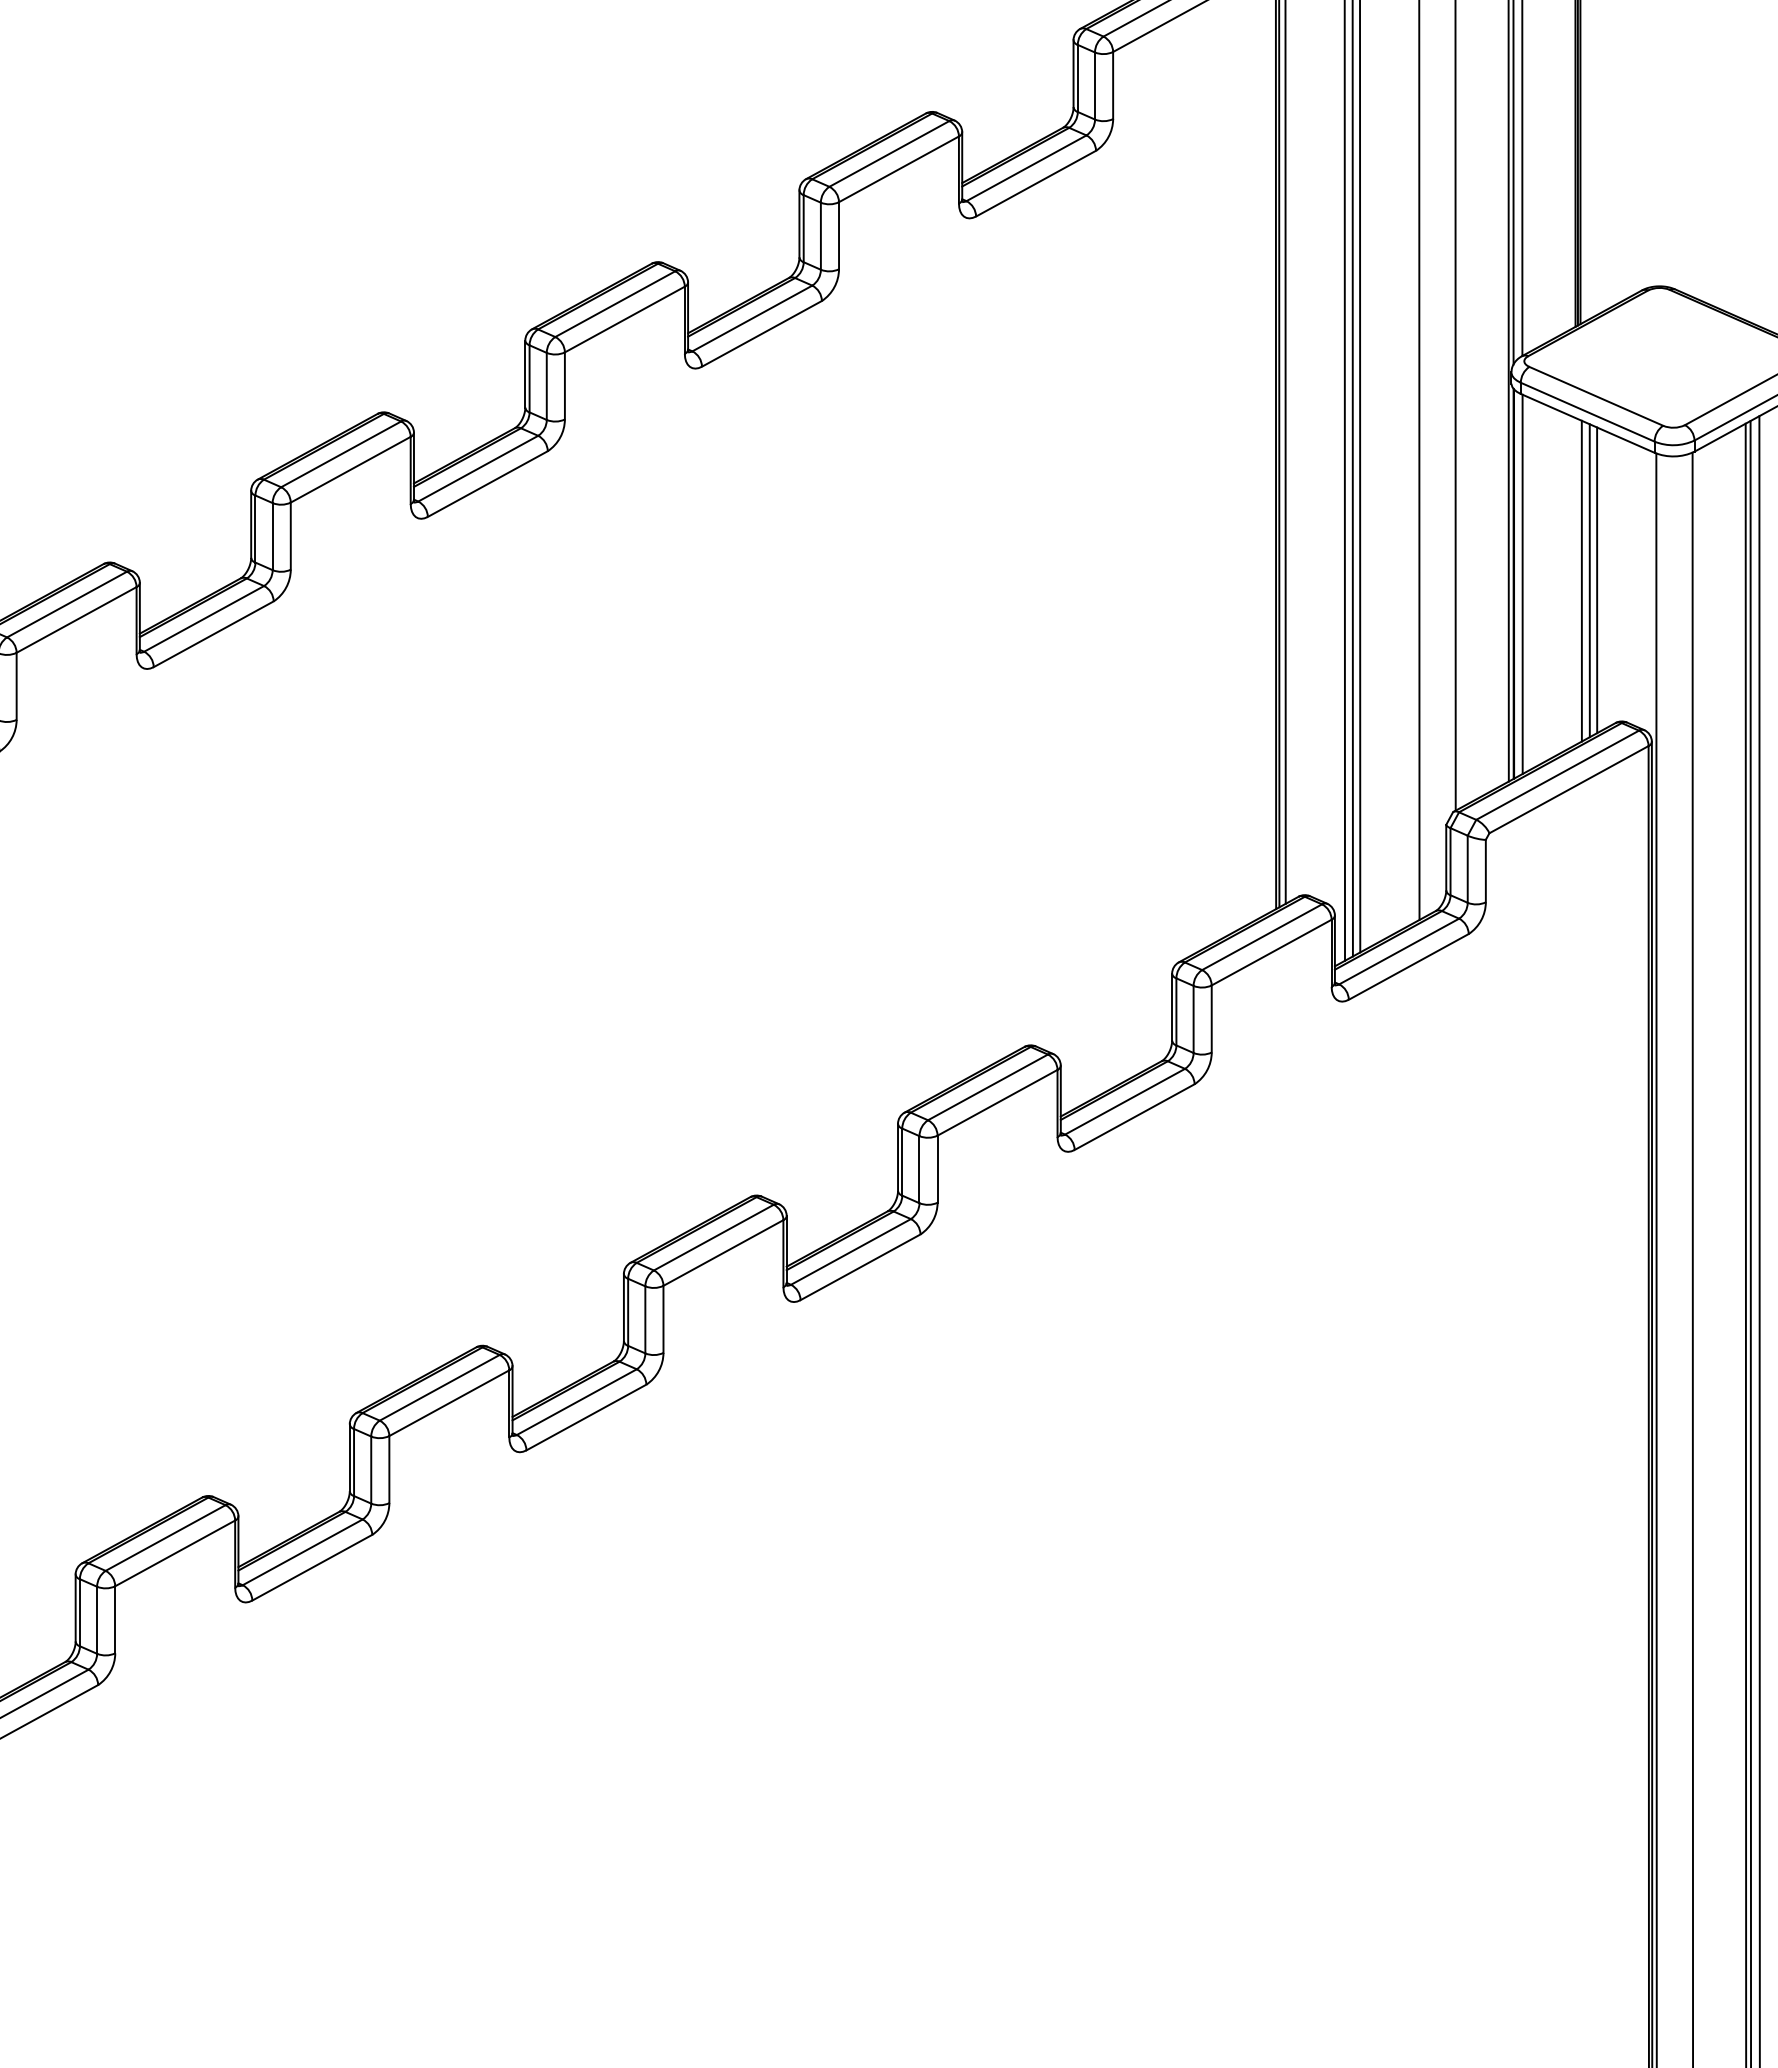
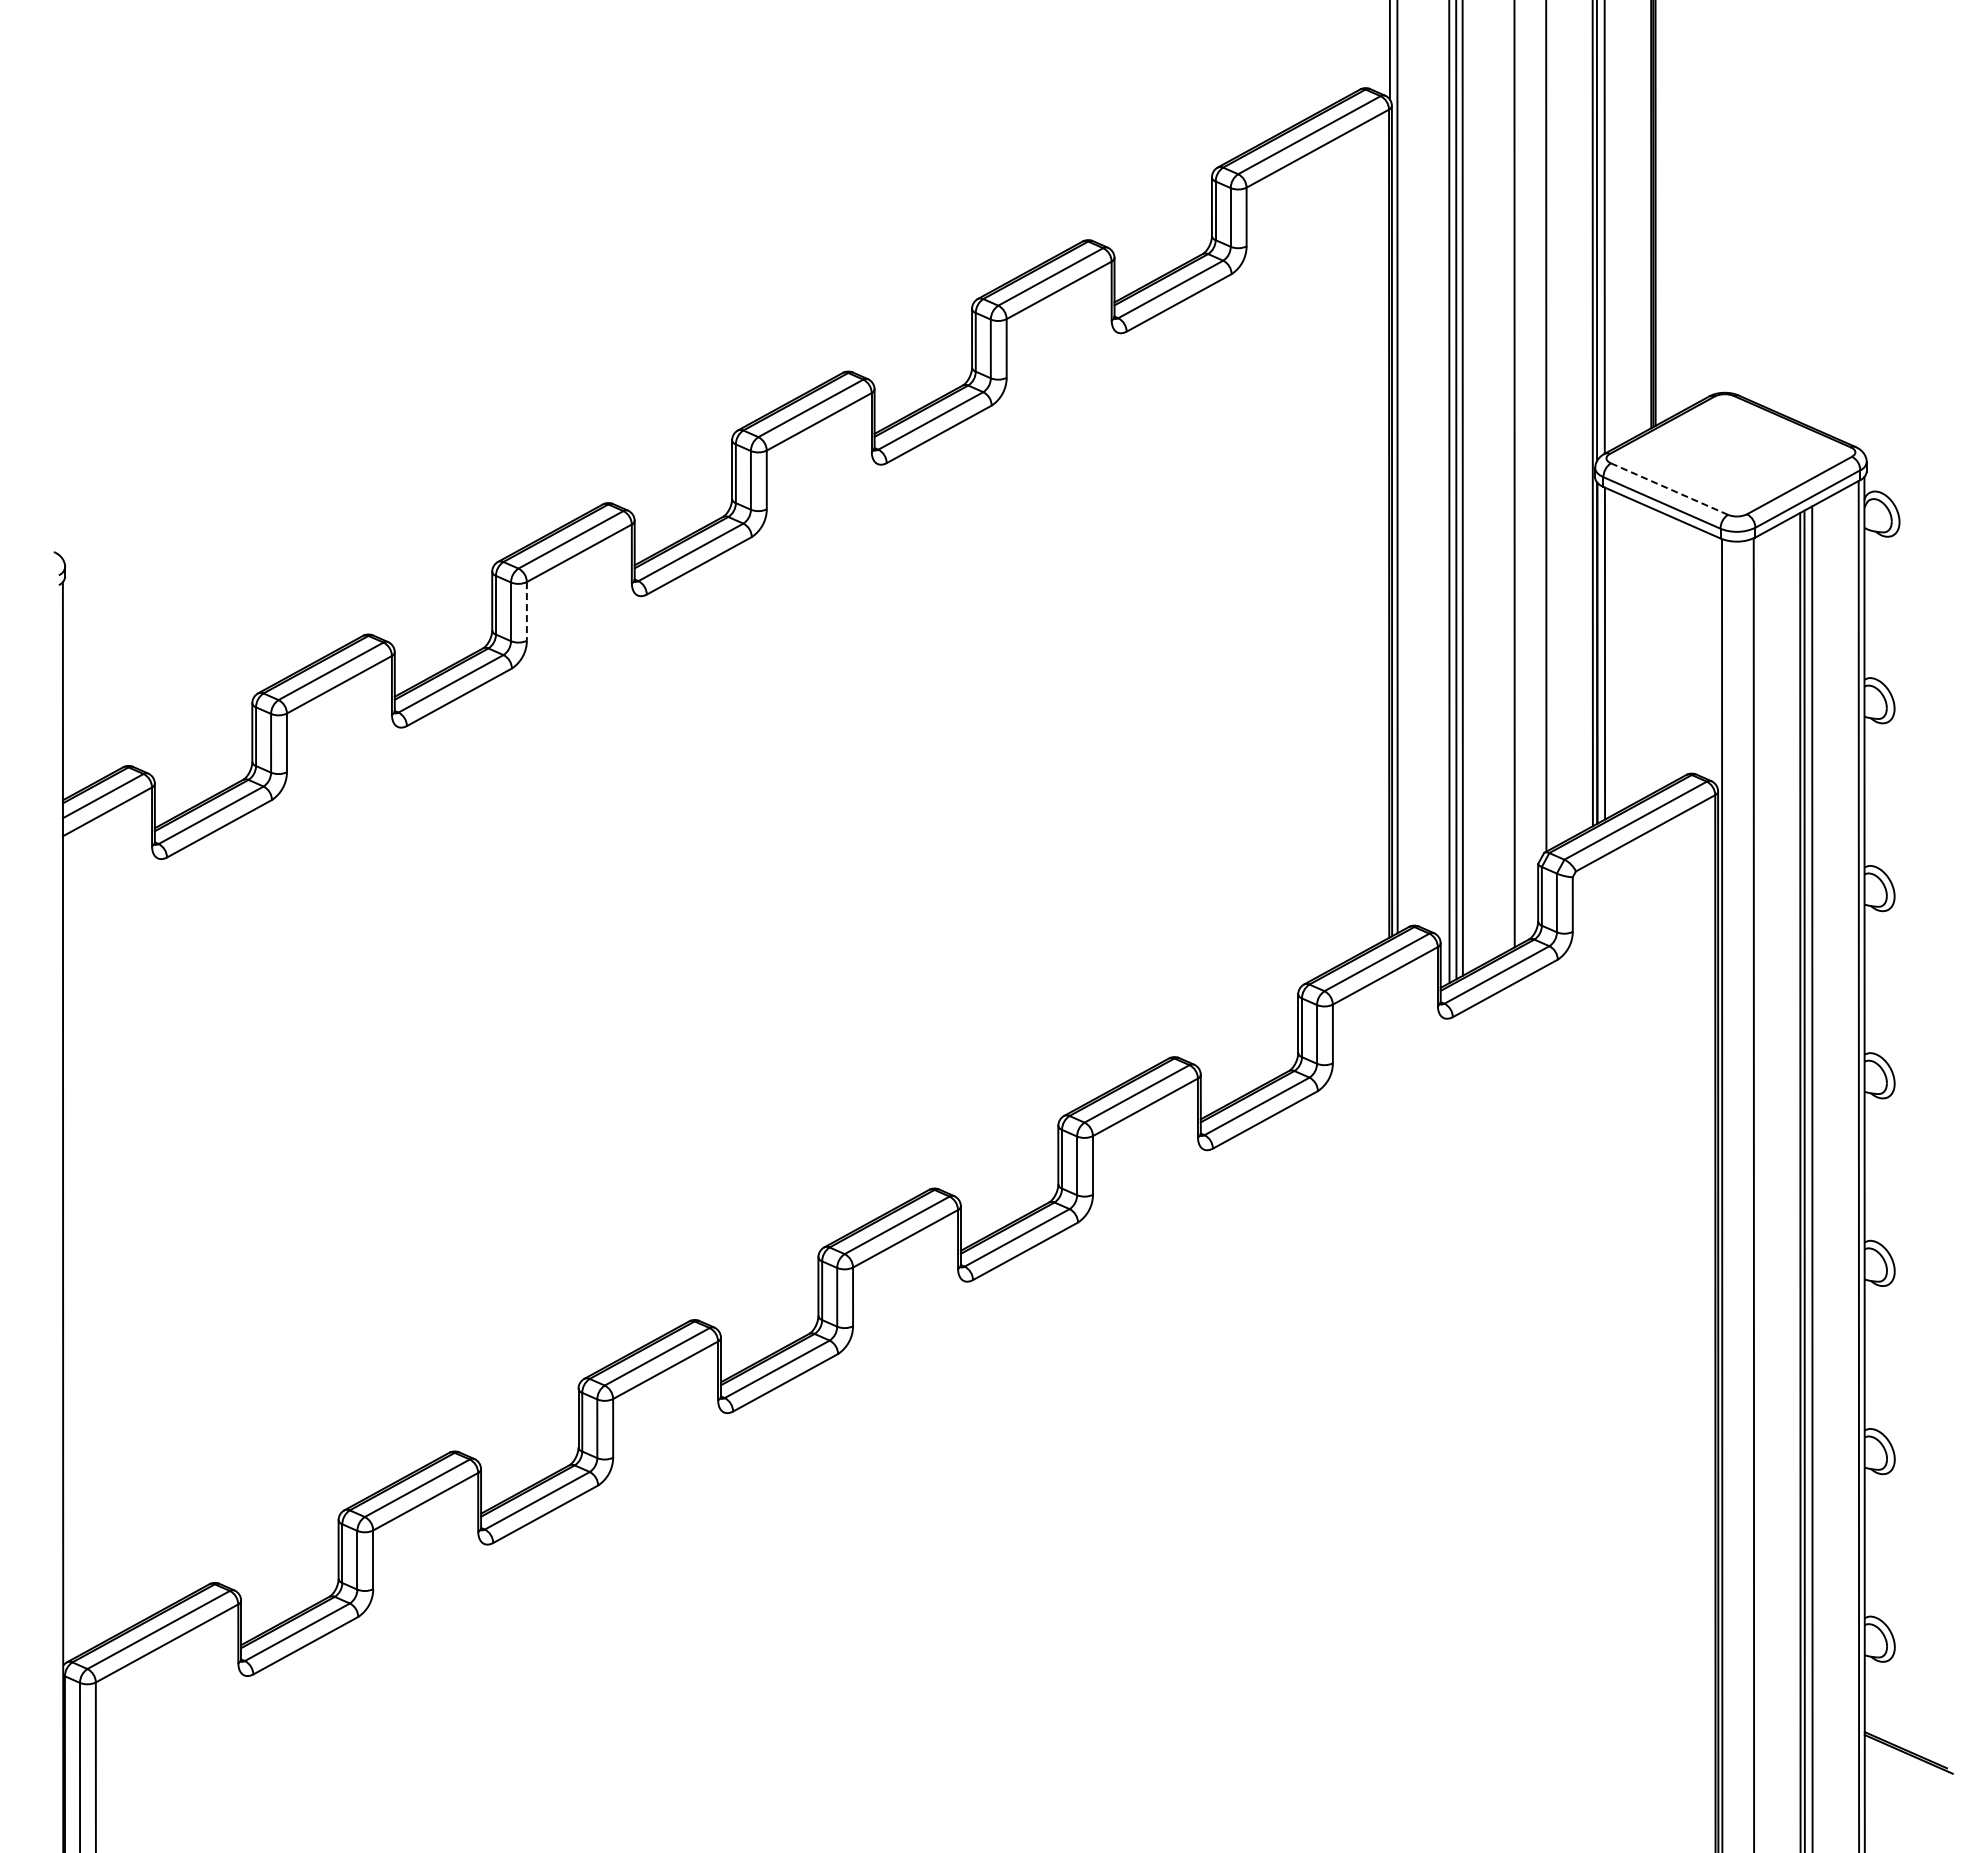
line: (1596, 396) -> (1669, 489), solid -> dashed
line: (290, 536) -> (526, 611), solid -> dashed
line: (1597, 579) -> (1670, 649), removed
line: (1581, 580) -> (1656, 650), removed
line: (1589, 580) -> (1663, 650), removed

